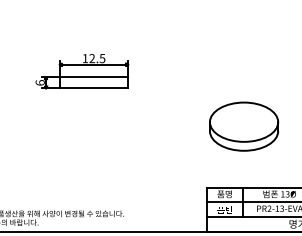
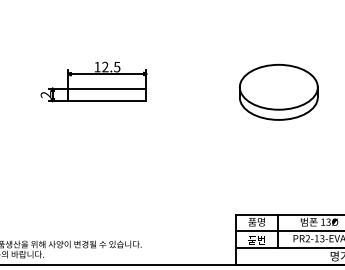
text: (39, 82) -> (45, 94), 6 -> 2
part: (244, 126) -> (279, 92), moved

